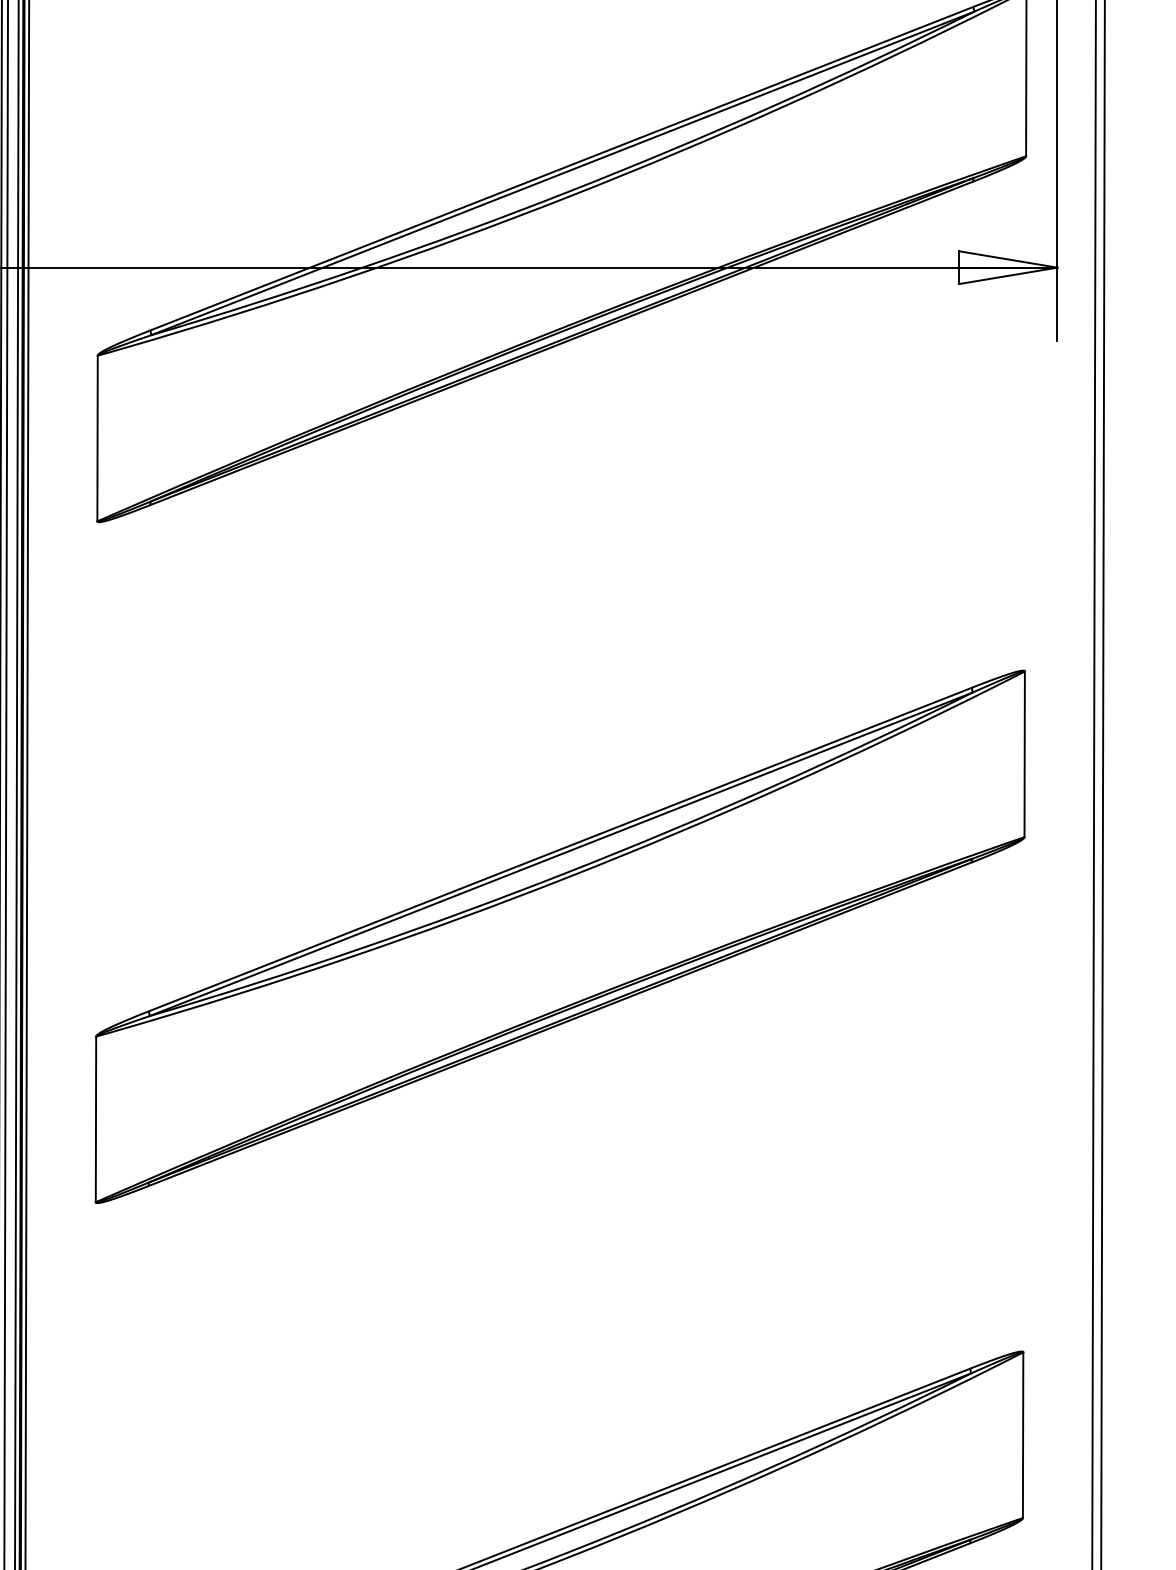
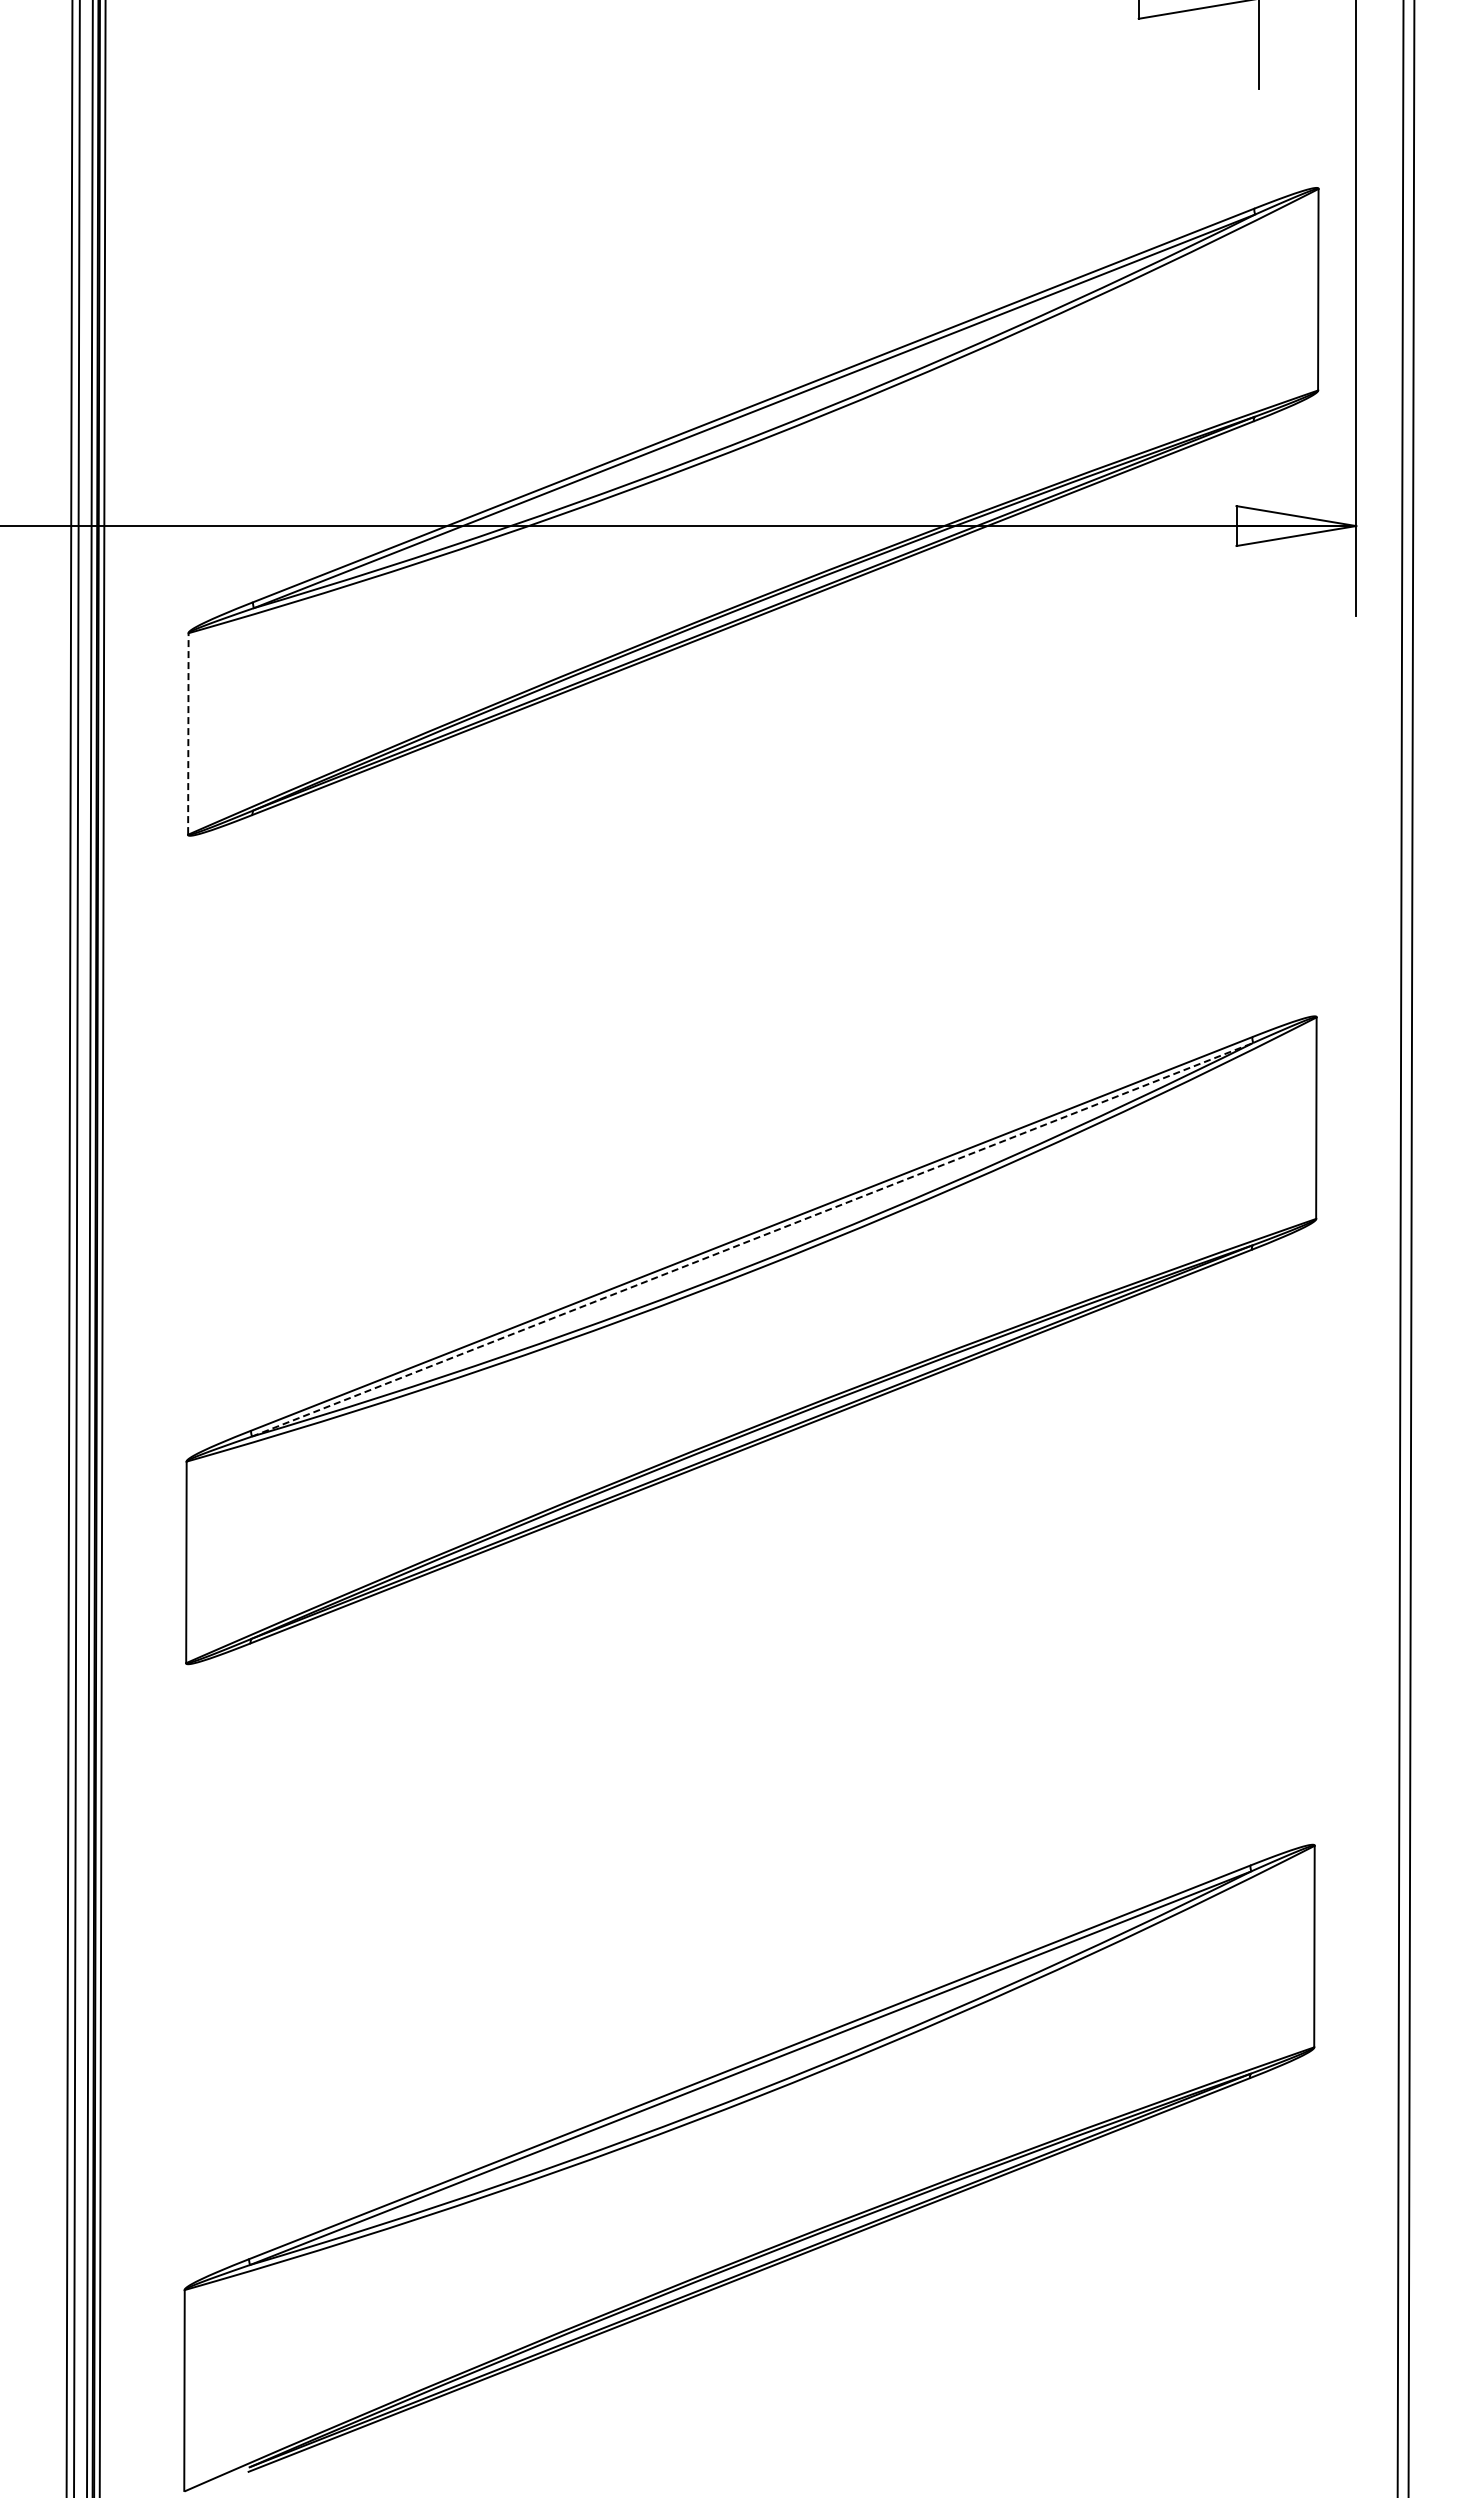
line: (97, 438) -> (188, 733), solid -> dashed
line: (561, 854) -> (752, 1239), solid -> dashed

